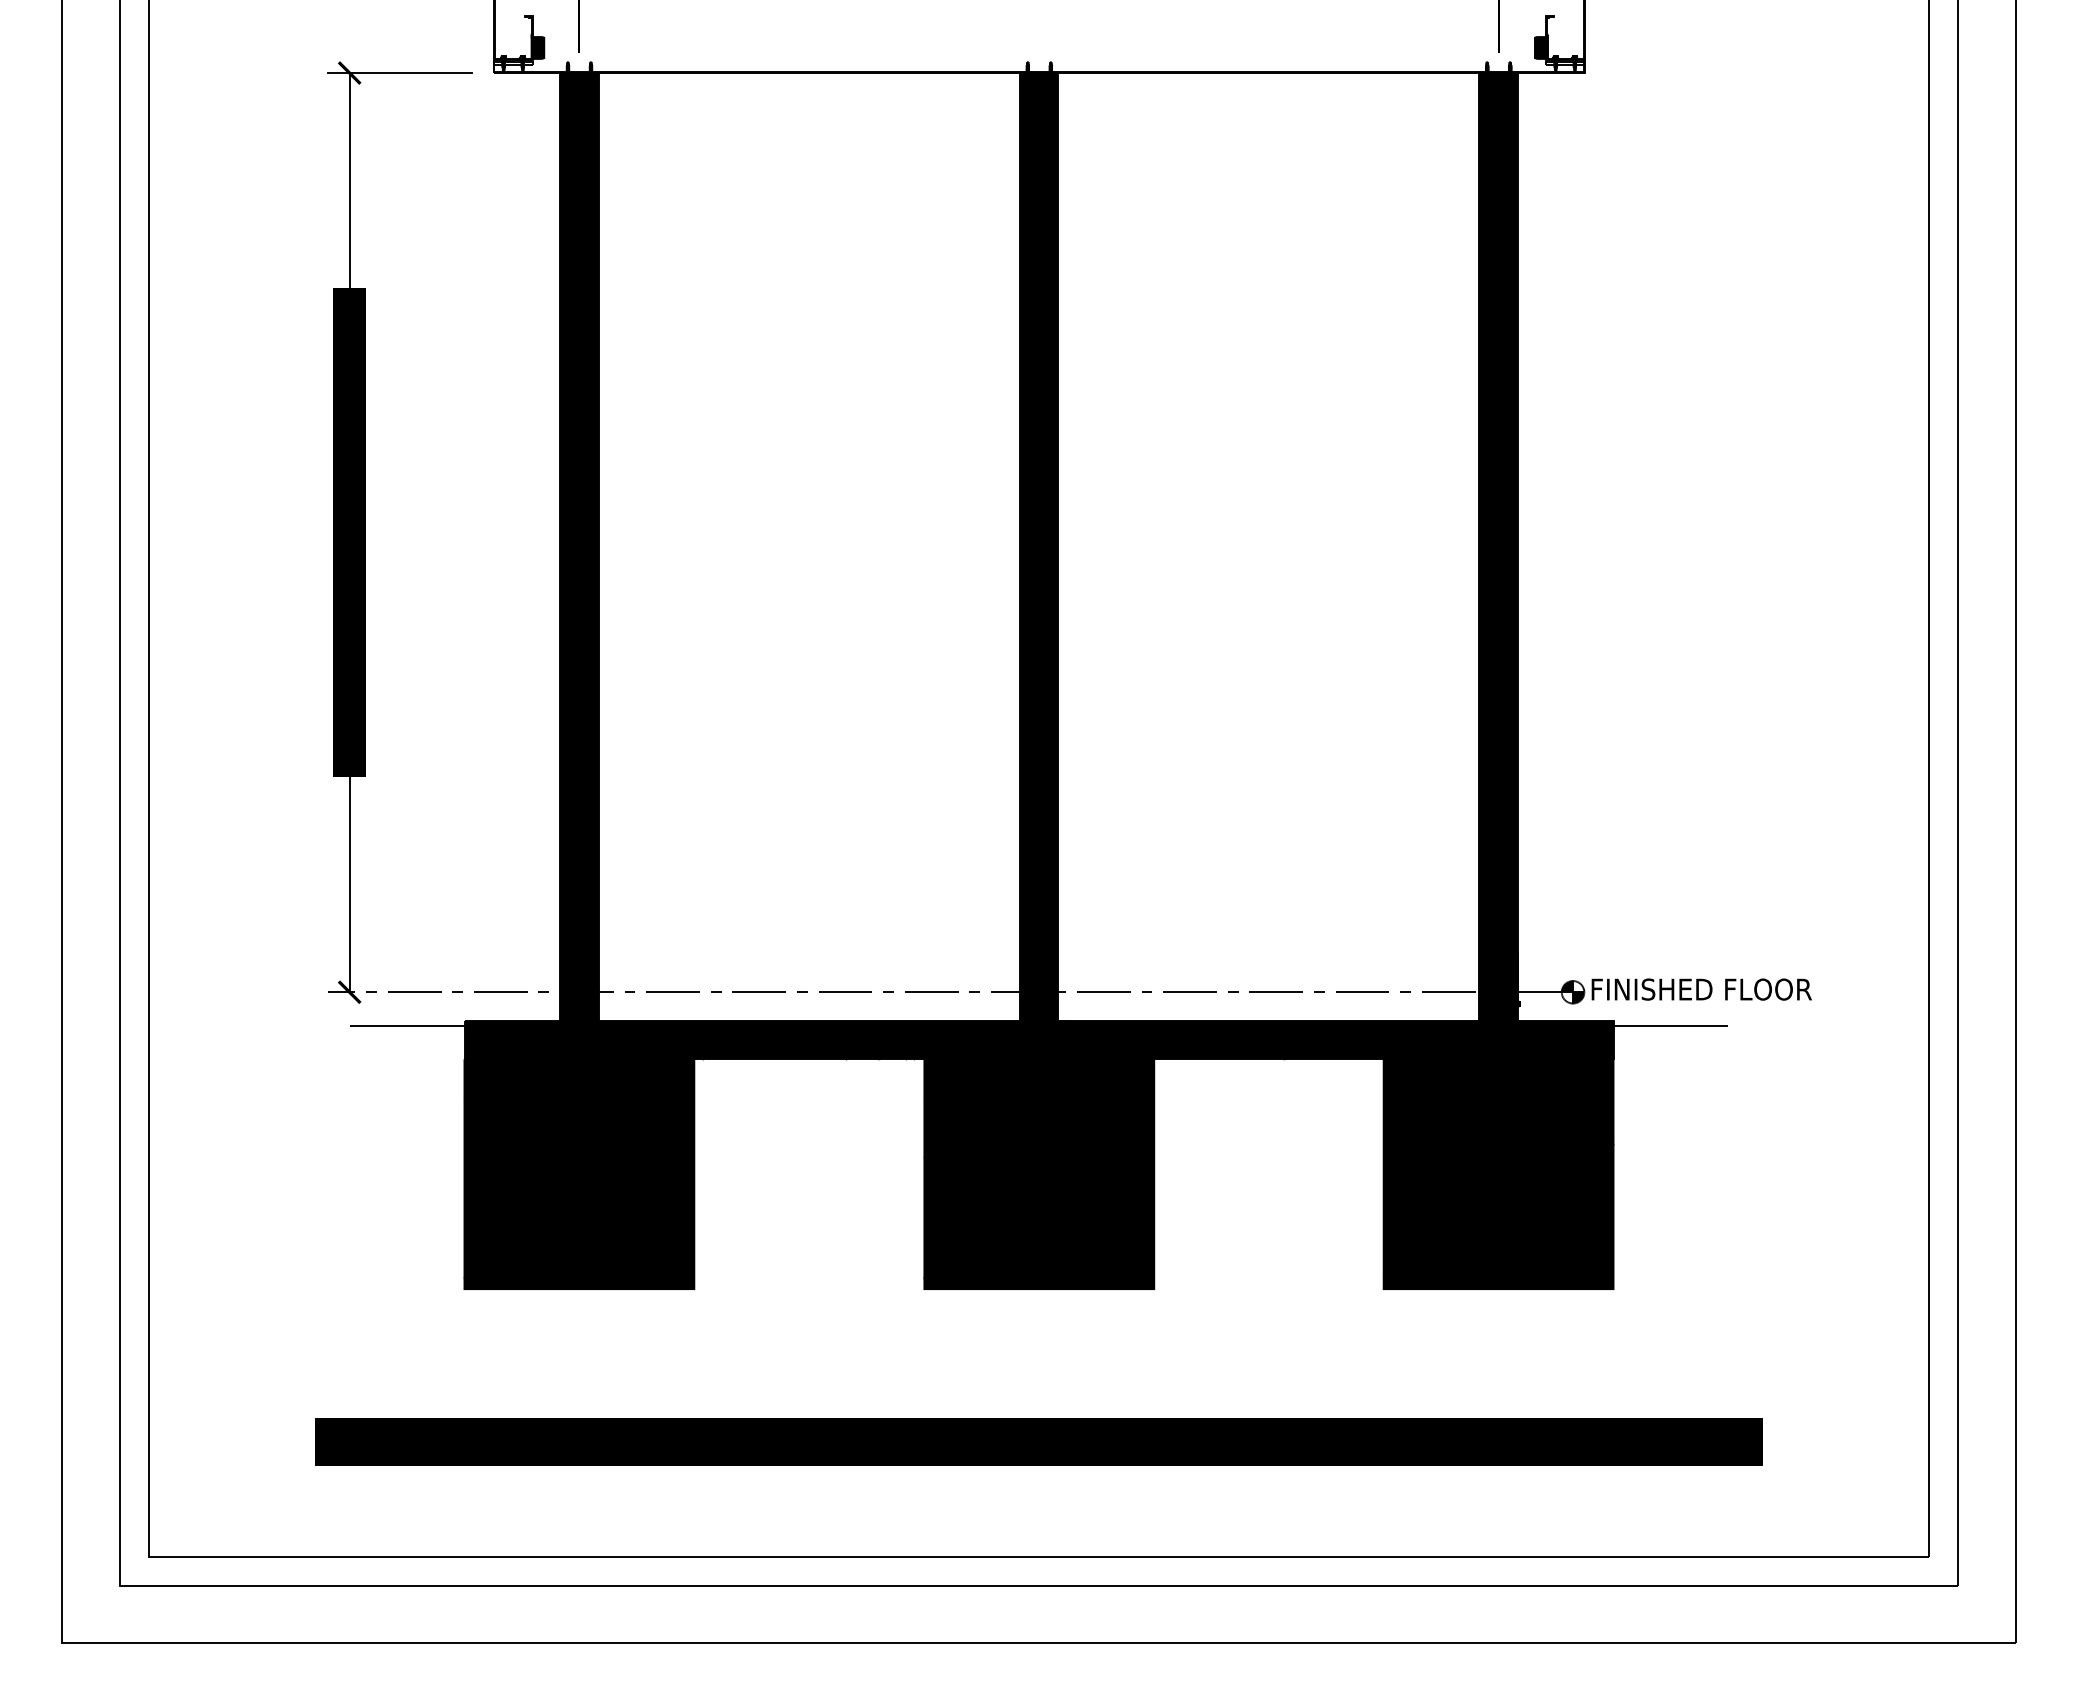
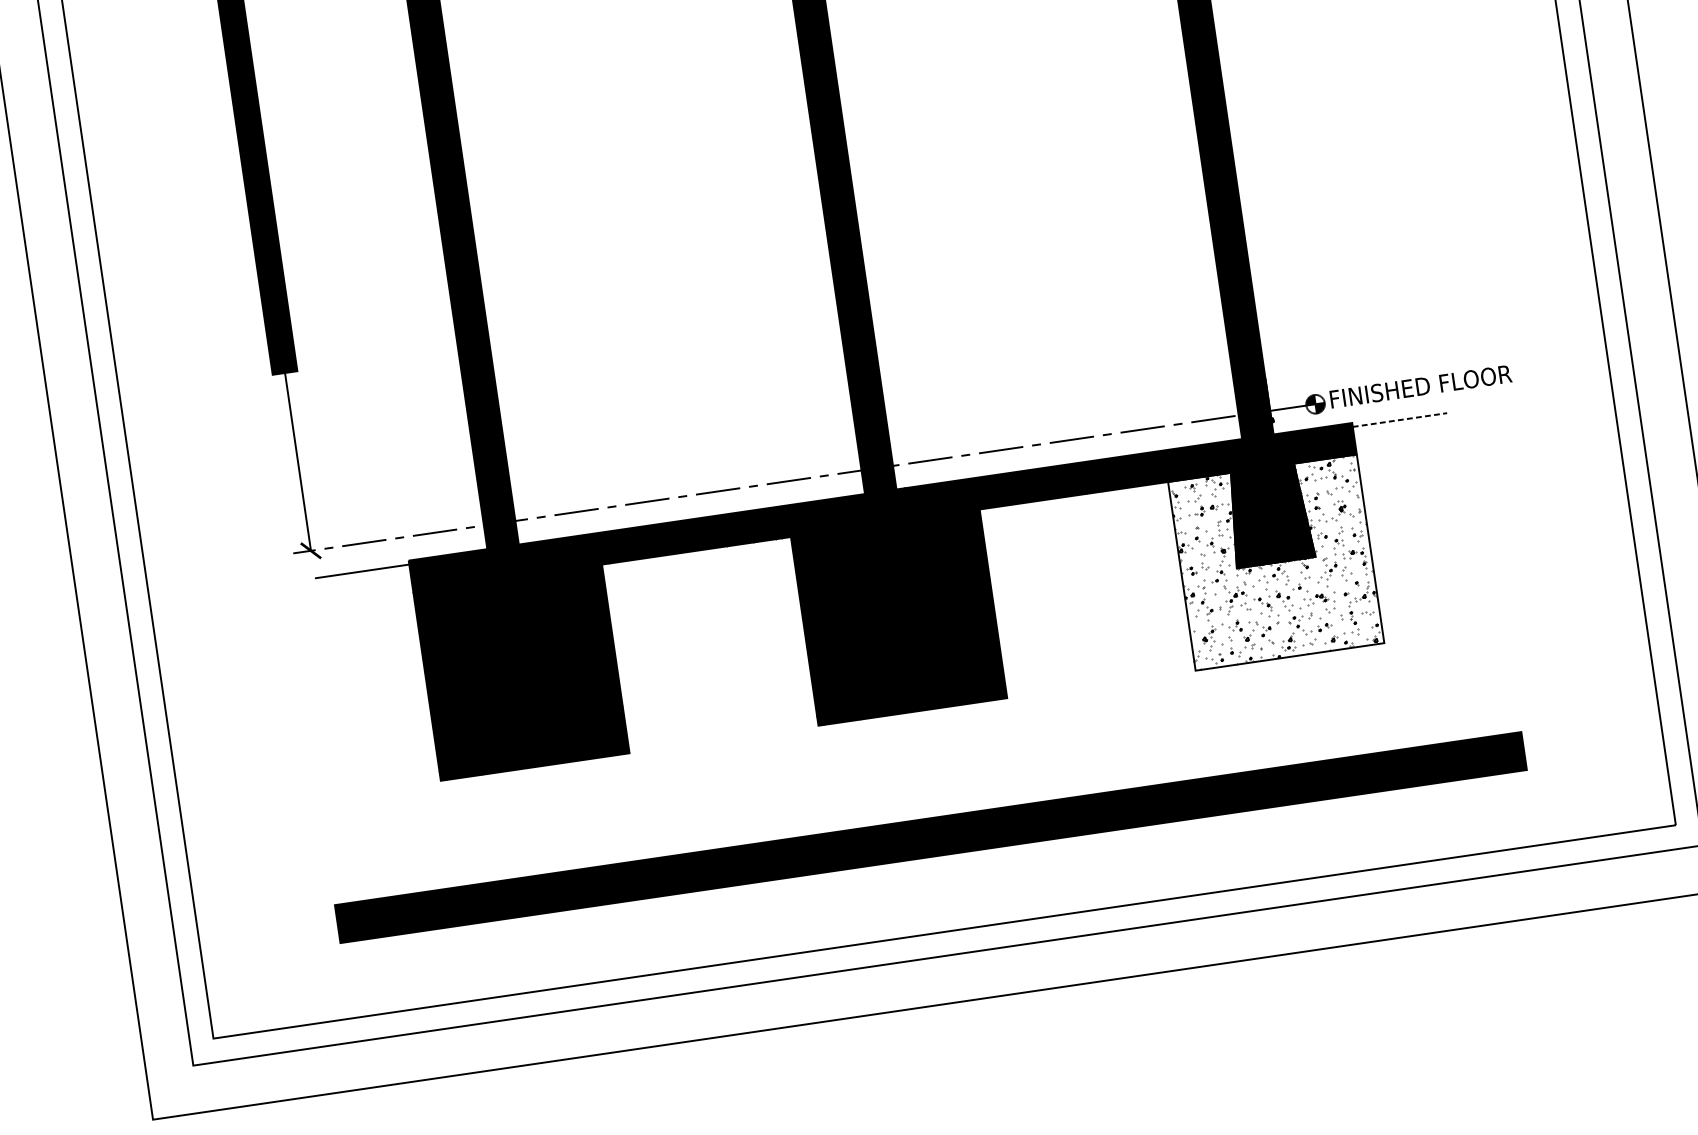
line: (1671, 1025) -> (1400, 419), solid -> dashed
fill: (1498, 1174) -> (1276, 562), removed

